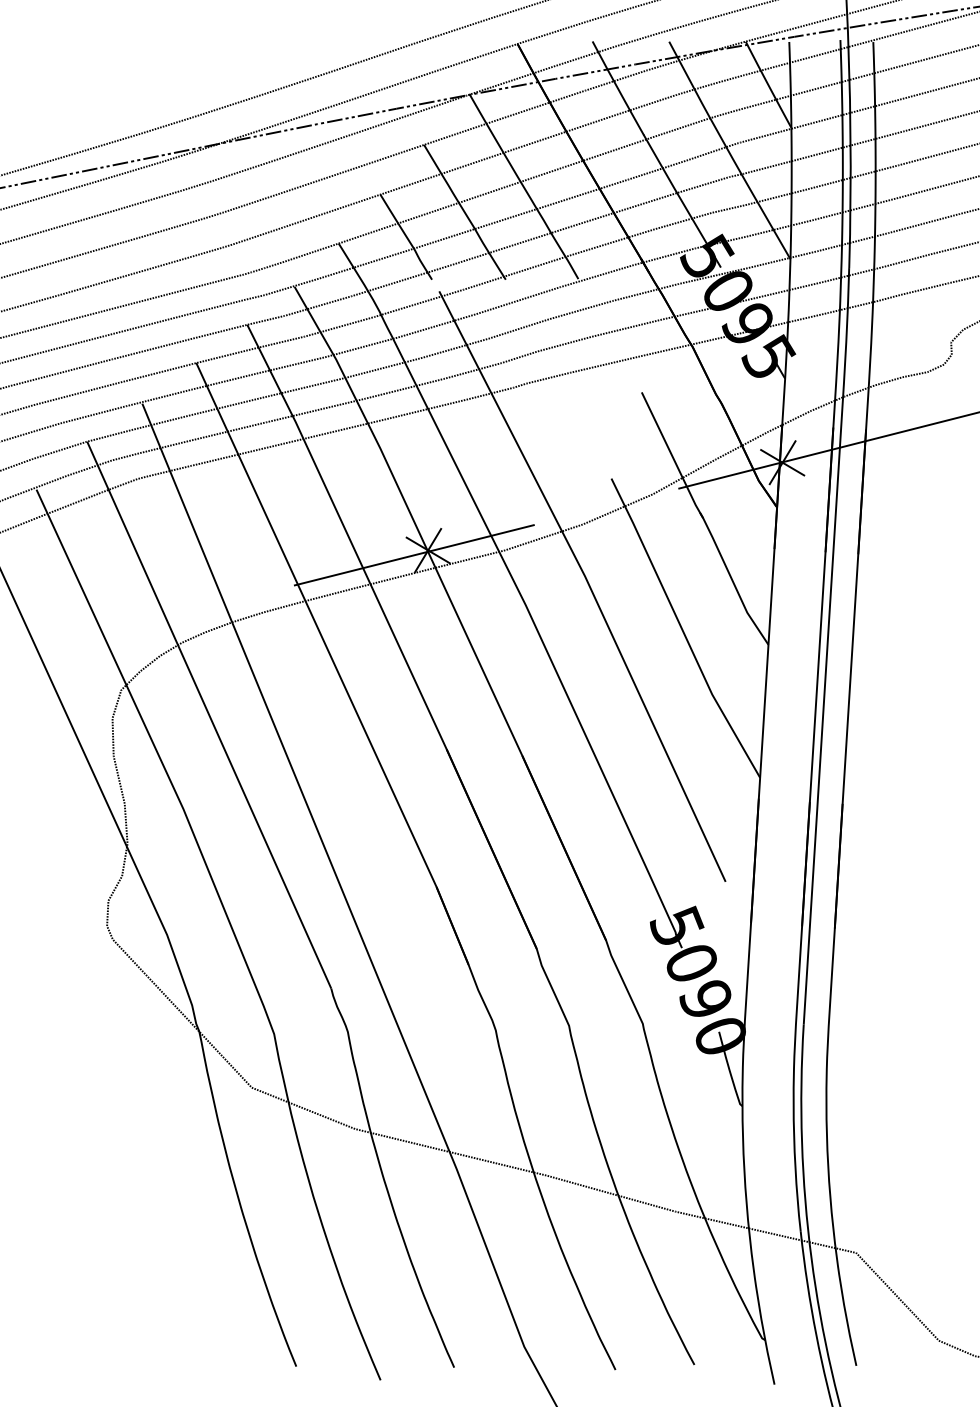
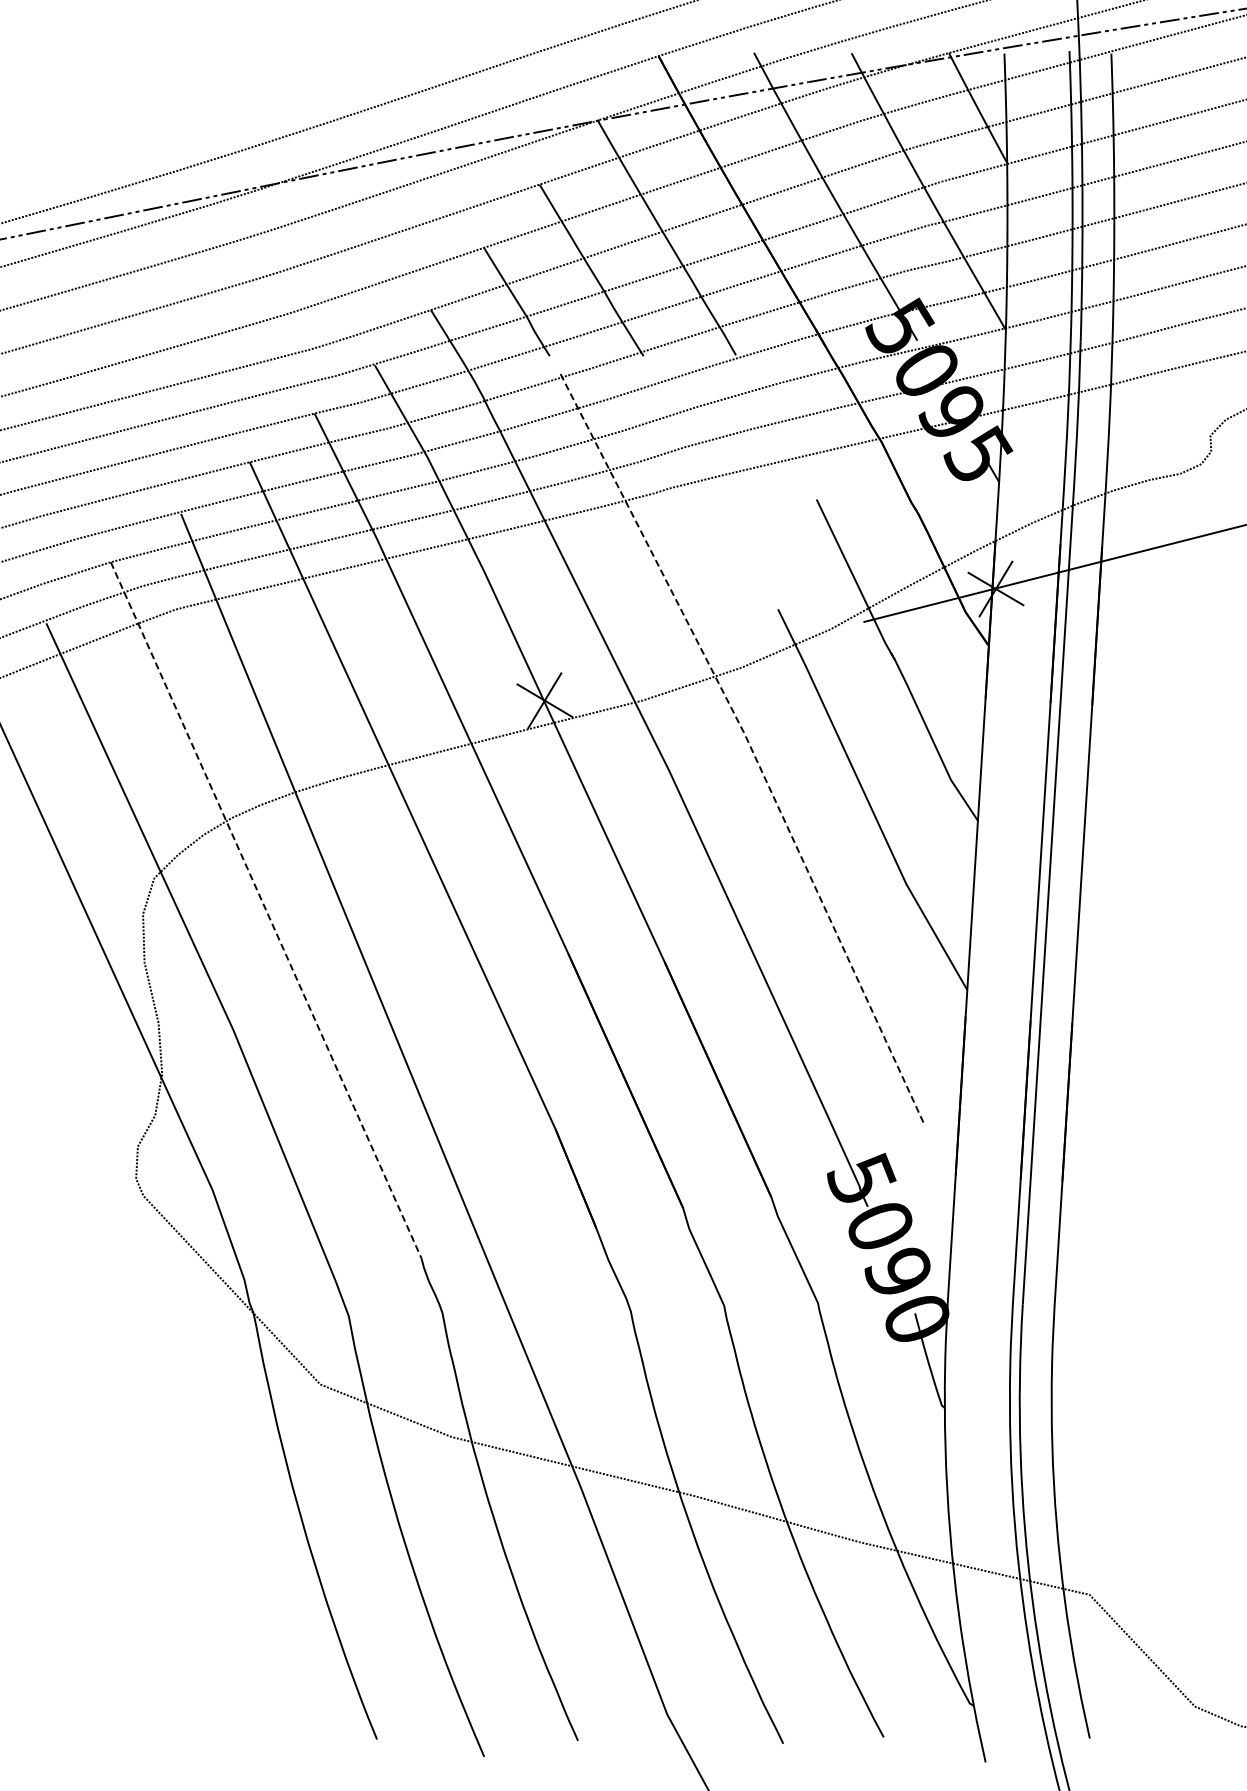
line: (414, 555) -> (527, 706), removed
line: (588, 583) -> (748, 742), solid -> dashed
line: (209, 715) -> (266, 910), solid -> dashed

